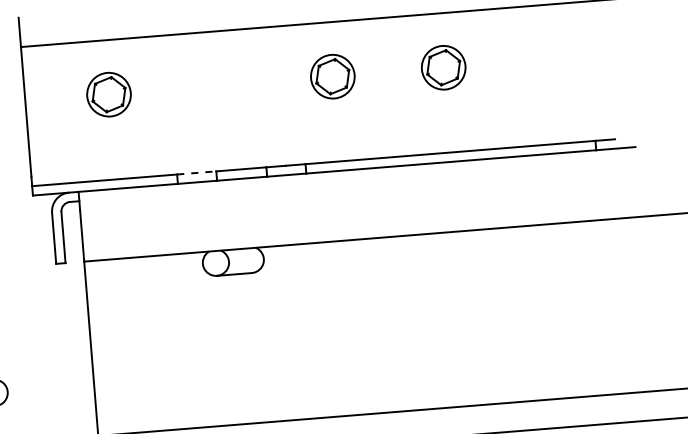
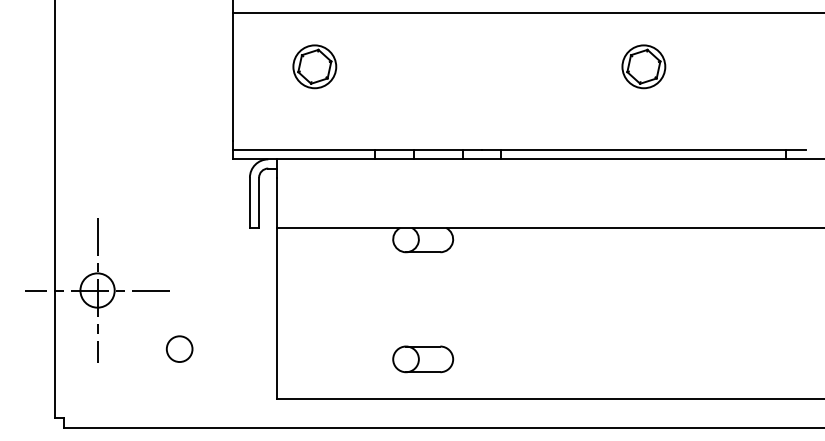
part: (332, 76) -> (534, 66), removed
line: (196, 173) -> (394, 150), dashed -> solid
part: (243, 383) -> (423, 359), added

